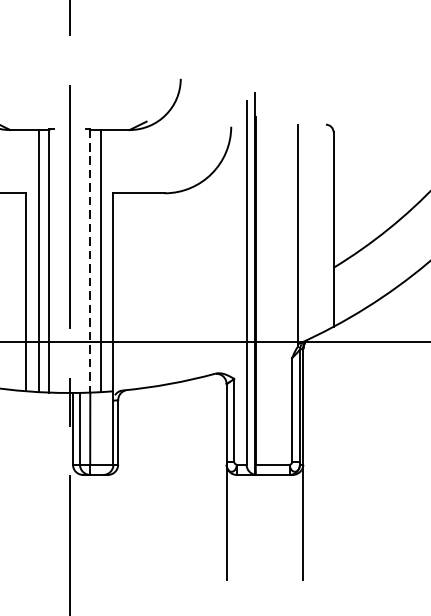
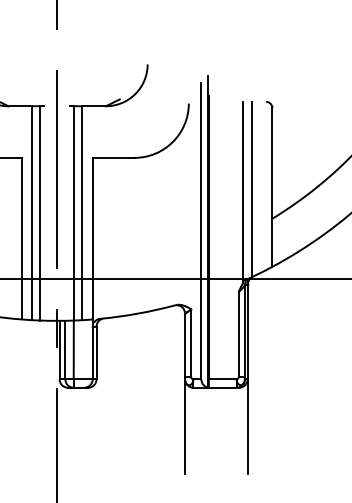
line: (308, 232) -> (251, 189), added
line: (89, 261) -> (73, 213), dashed -> solid

